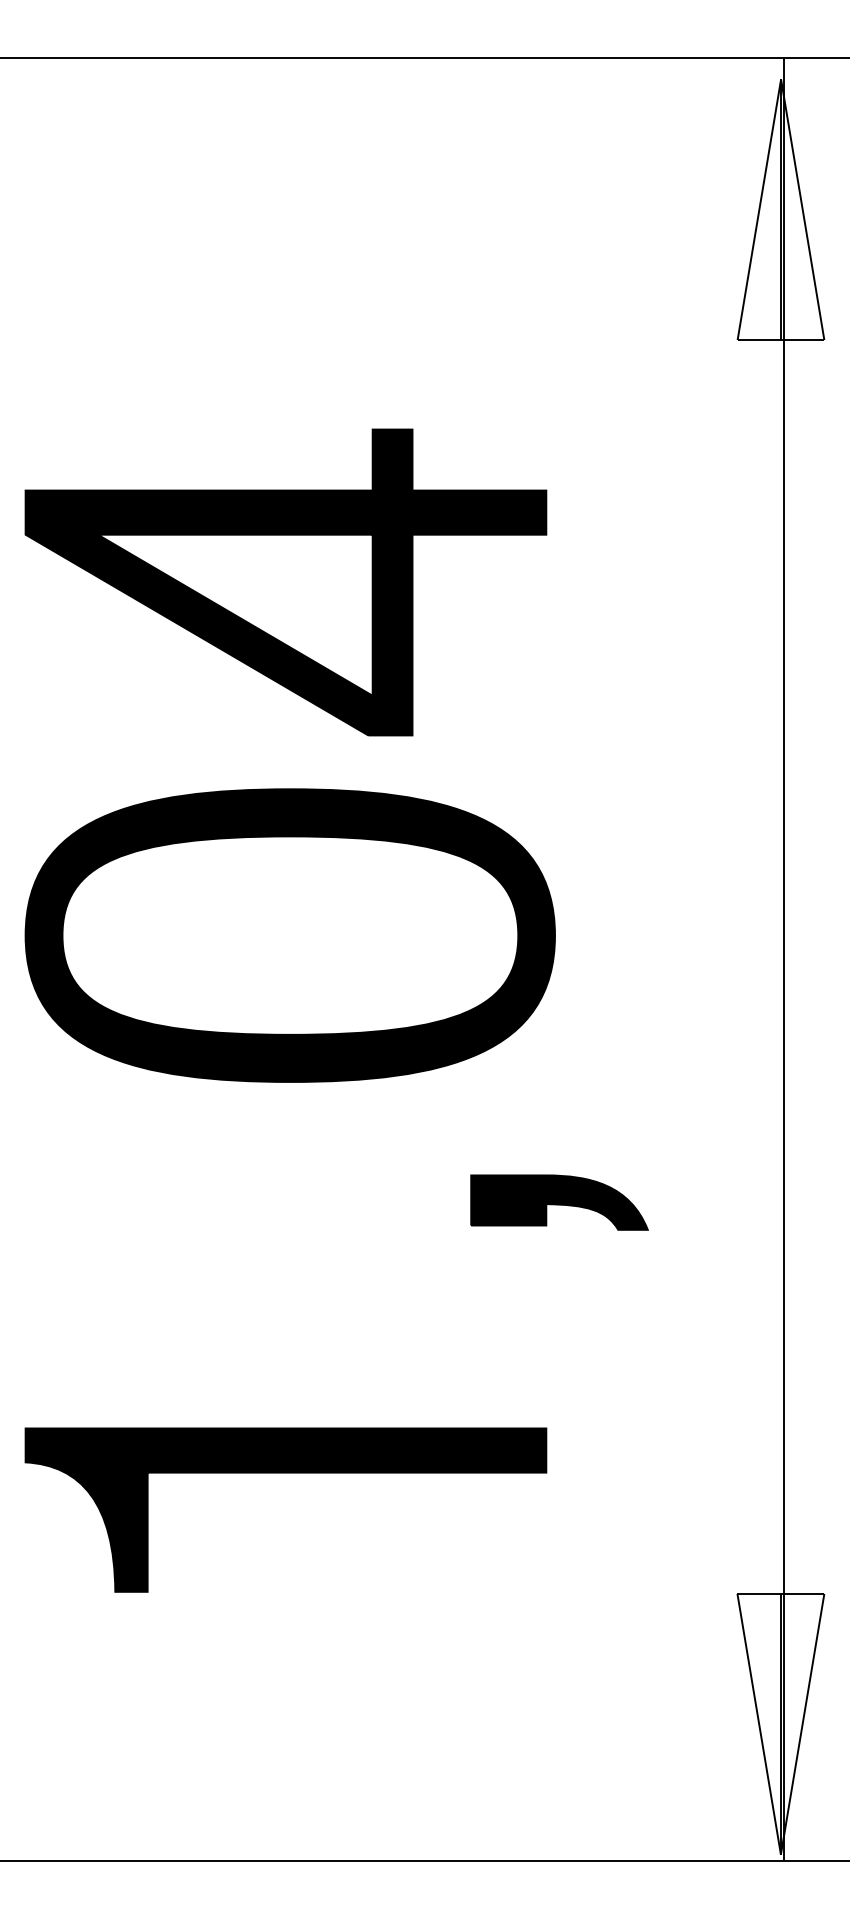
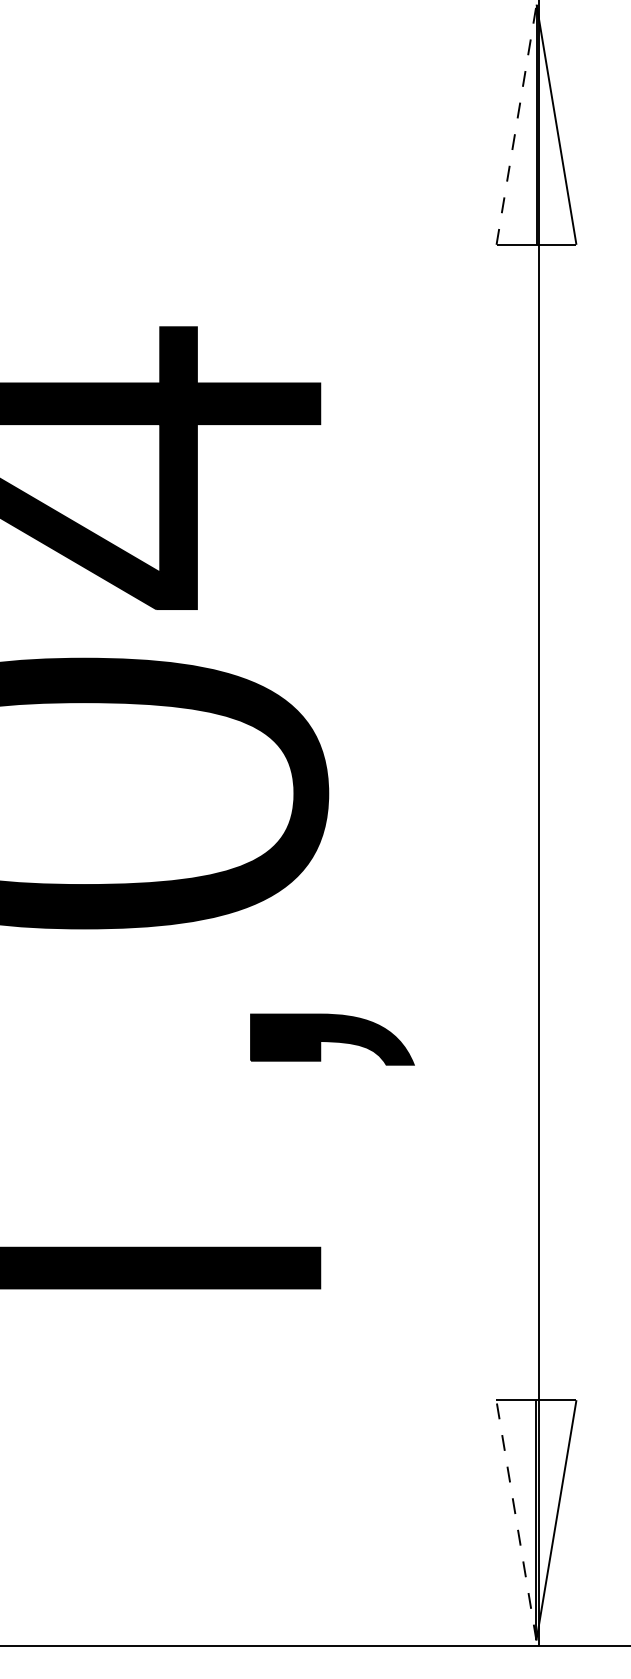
line: (759, 209) -> (516, 124), solid -> dashed
line: (759, 1723) -> (516, 1519), solid -> dashed

